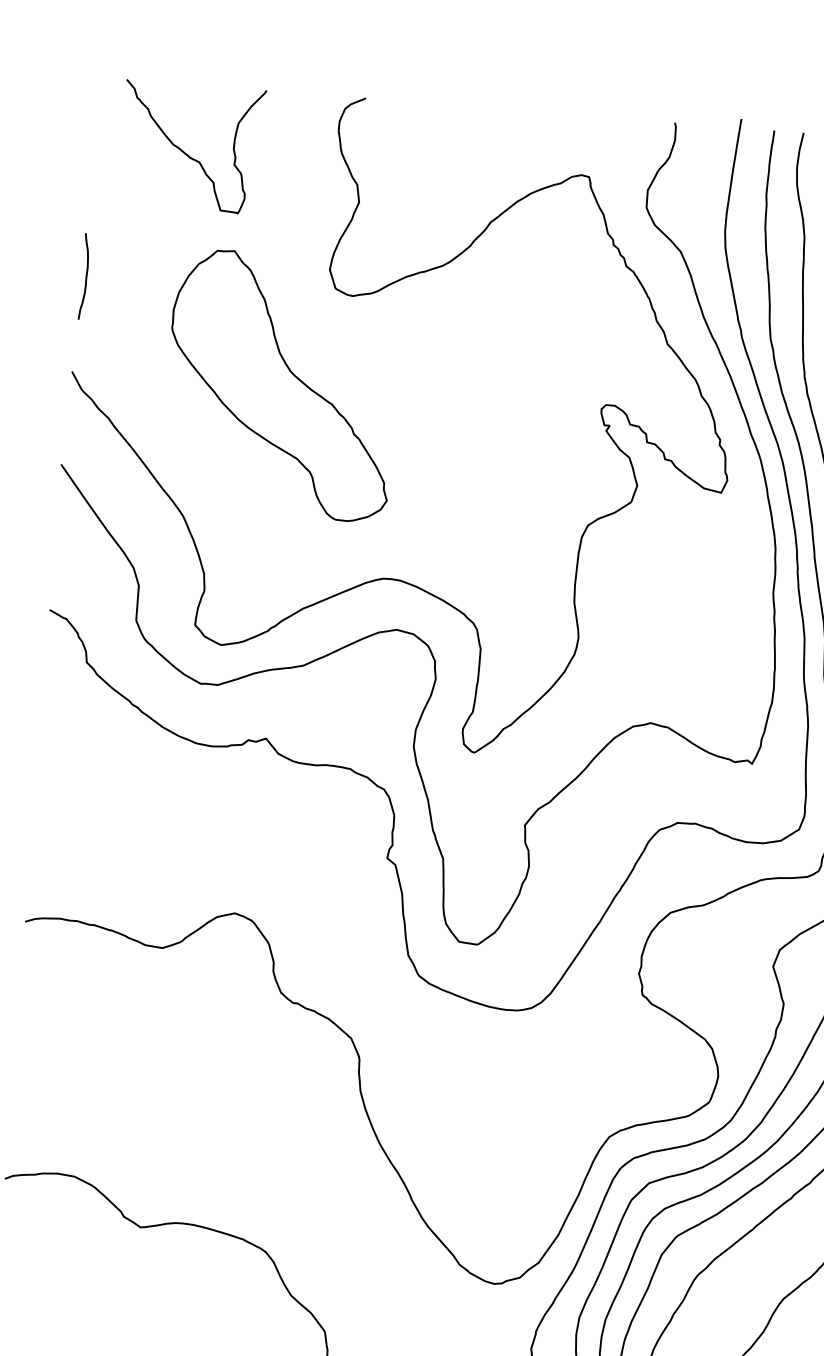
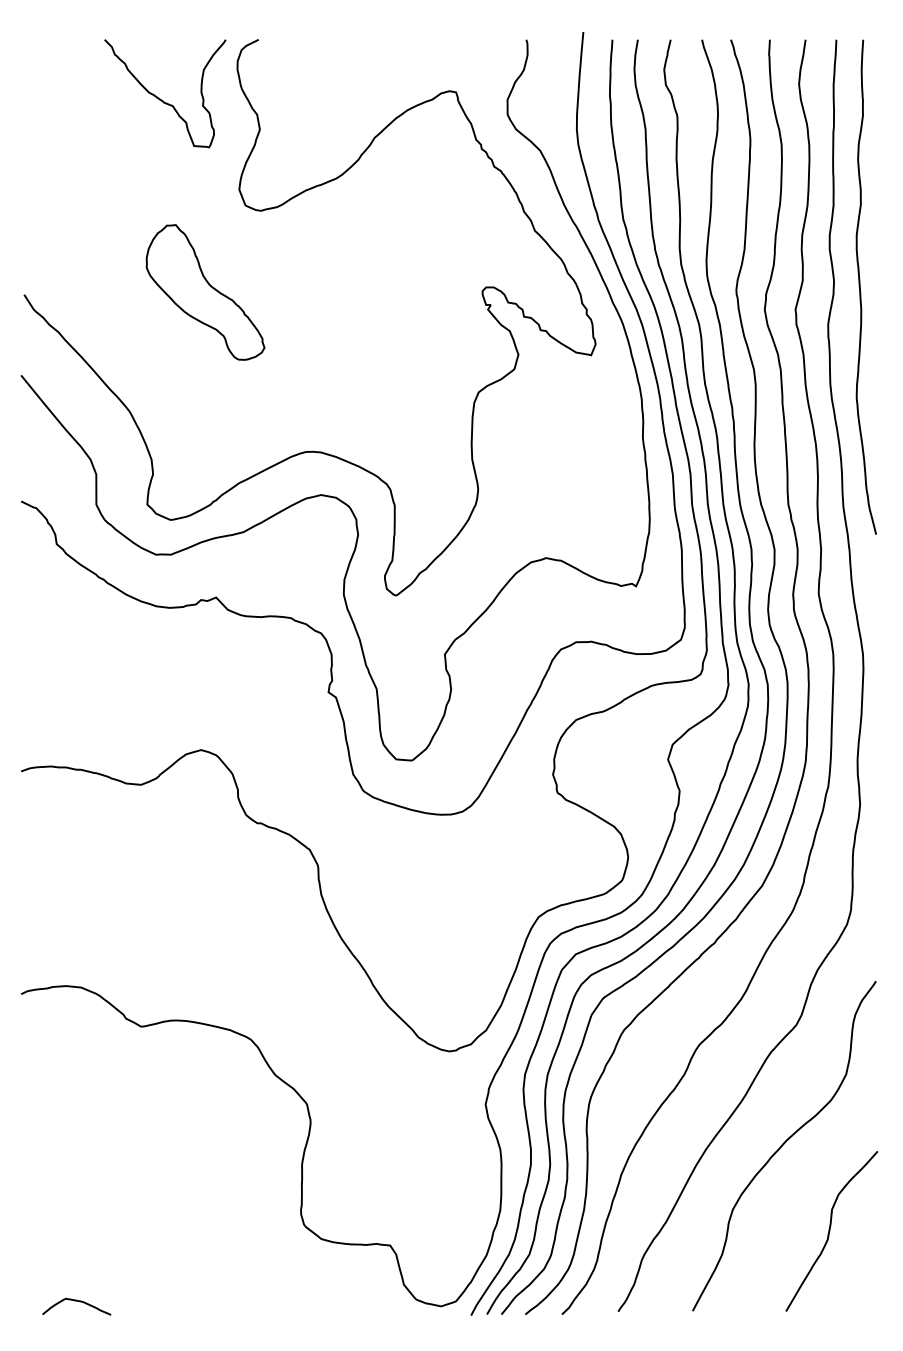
curve: (185, 152) -> (160, 98), moved
curve: (85, 275) -> (29, 211), removed
part: (281, 385) -> (205, 292), size x0.6

